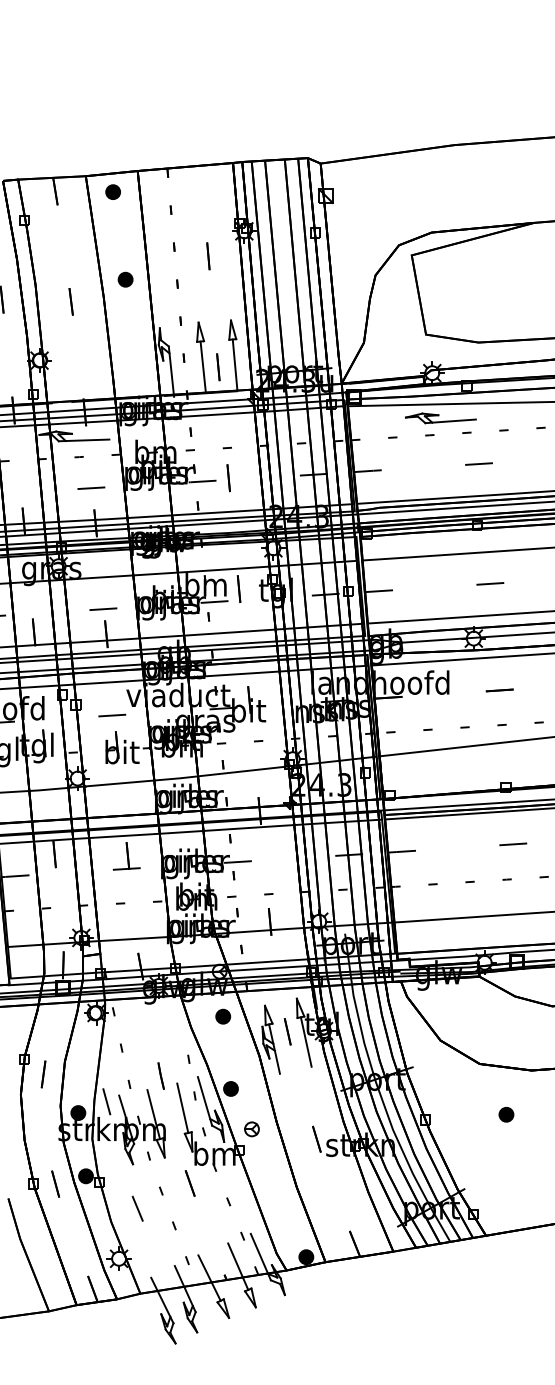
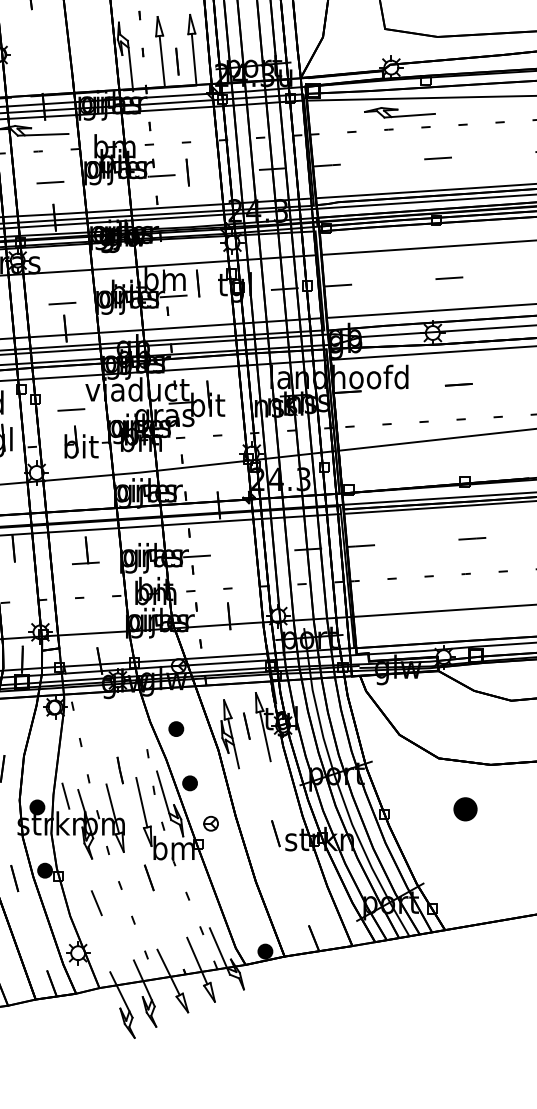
part: (223, 1016) -> (176, 728), moved
part: (506, 1114) -> (465, 808), size x1.6

